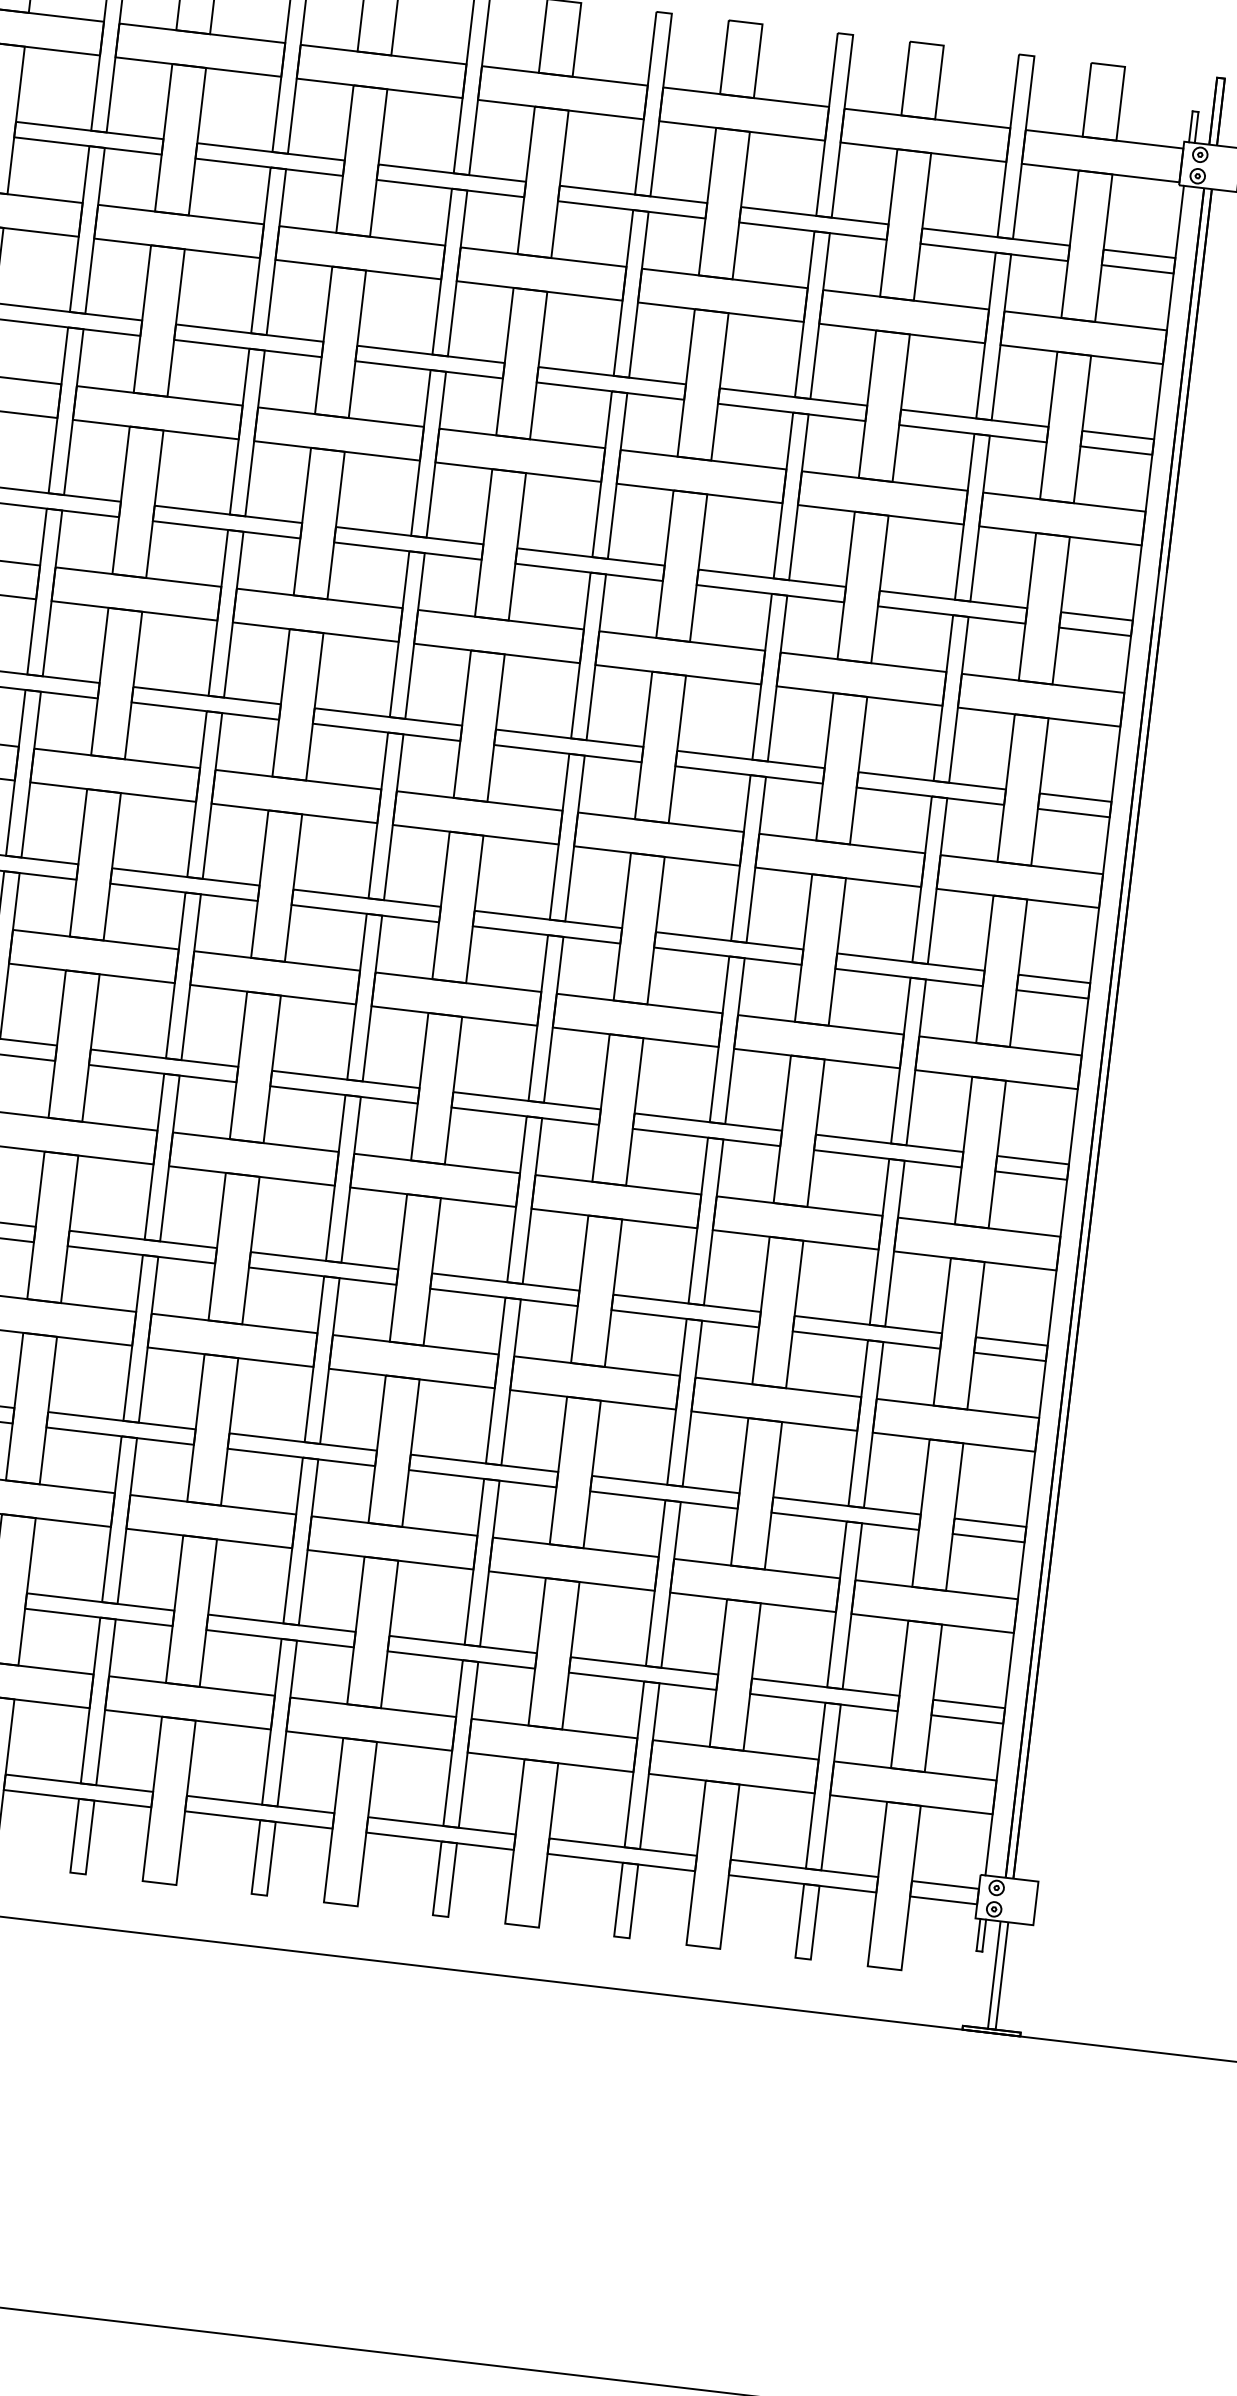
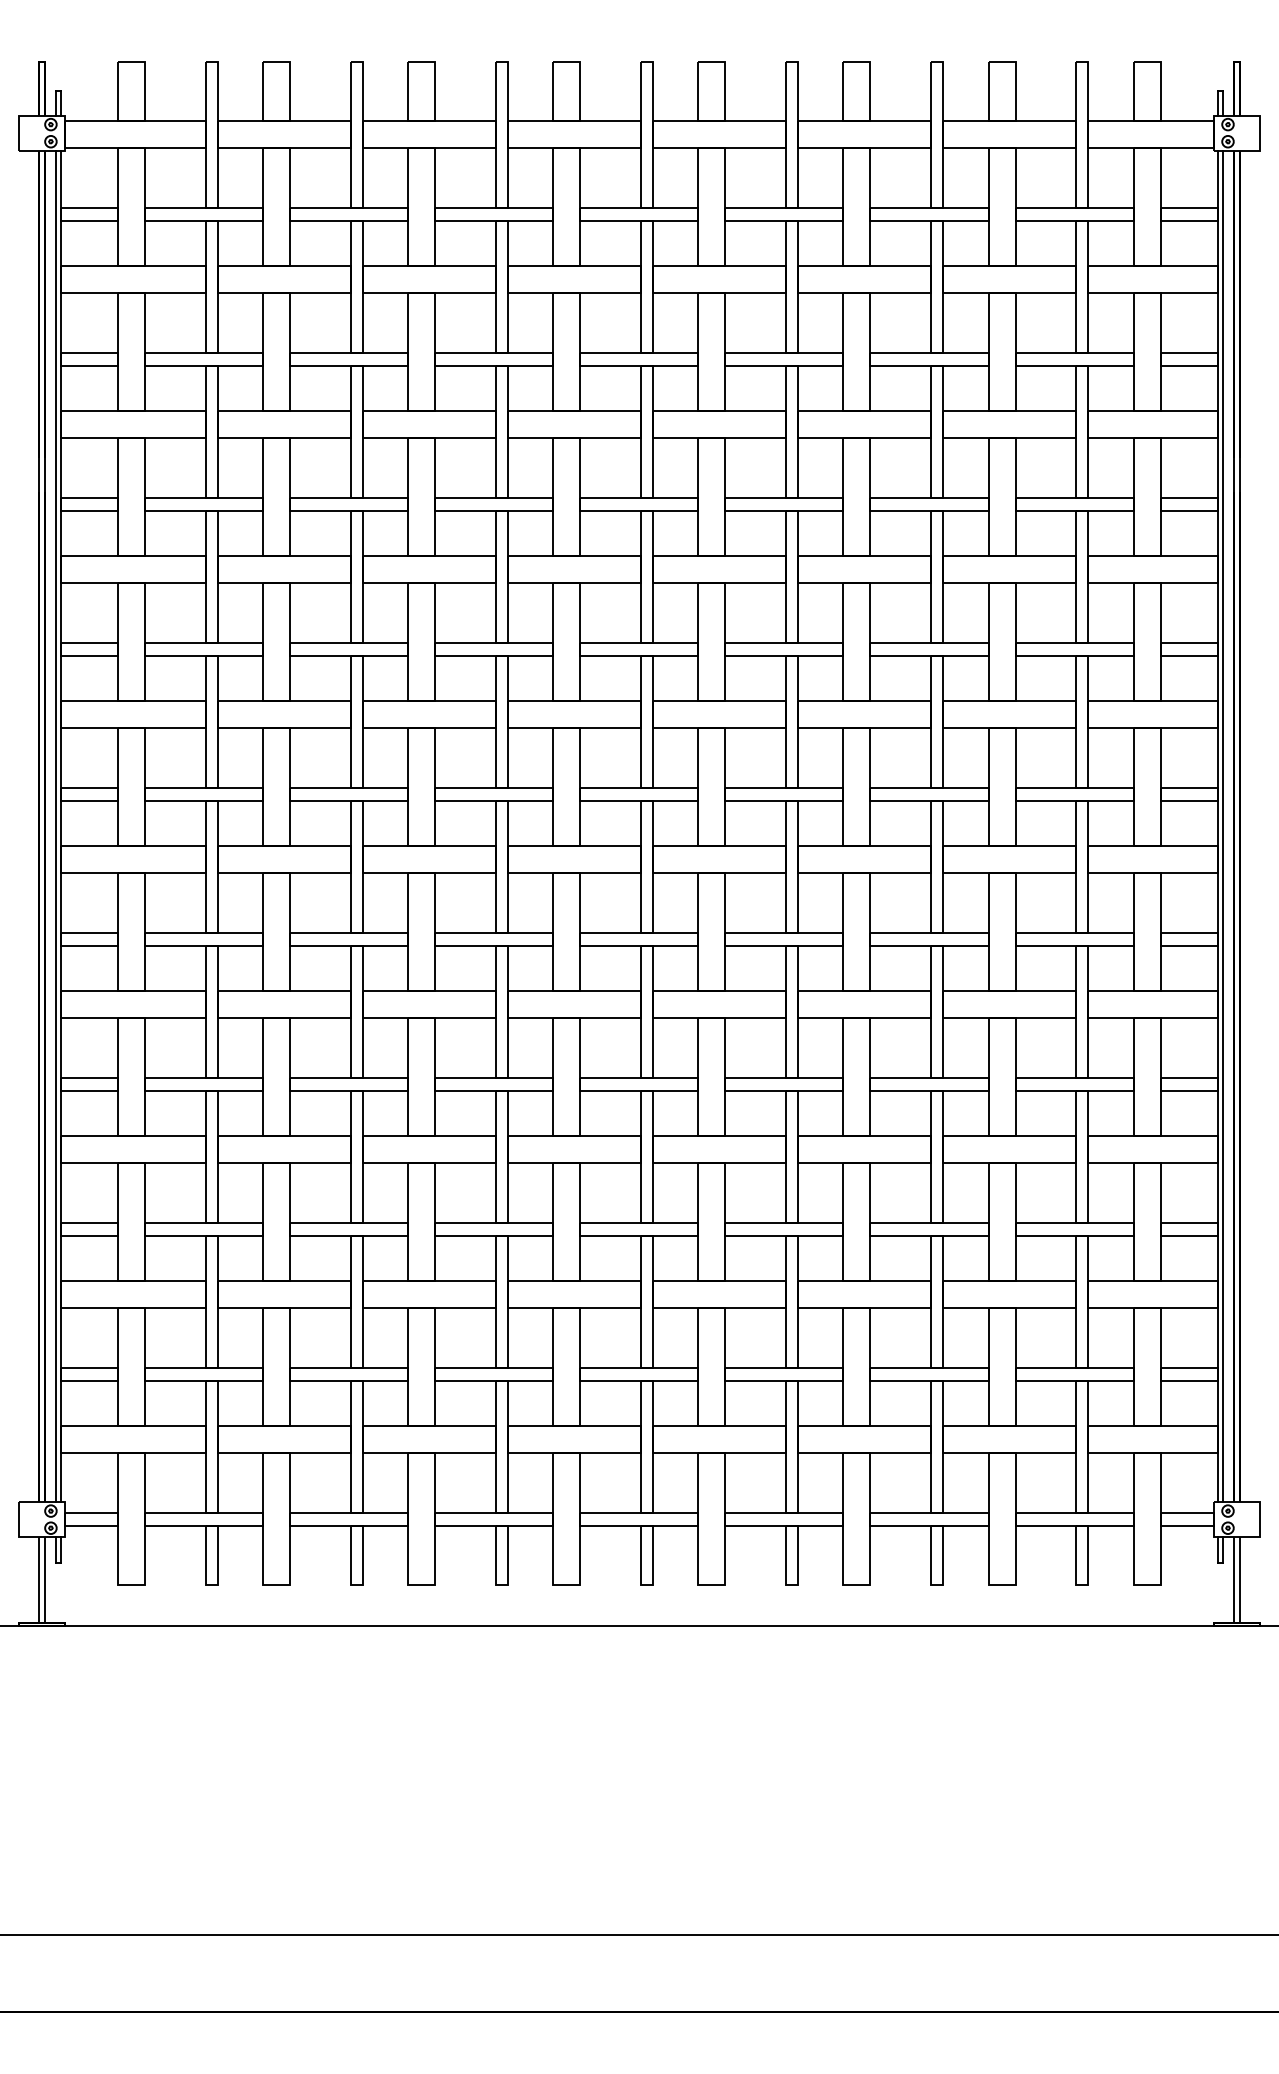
line: (1090, 1031) -> (1222, 826), added

